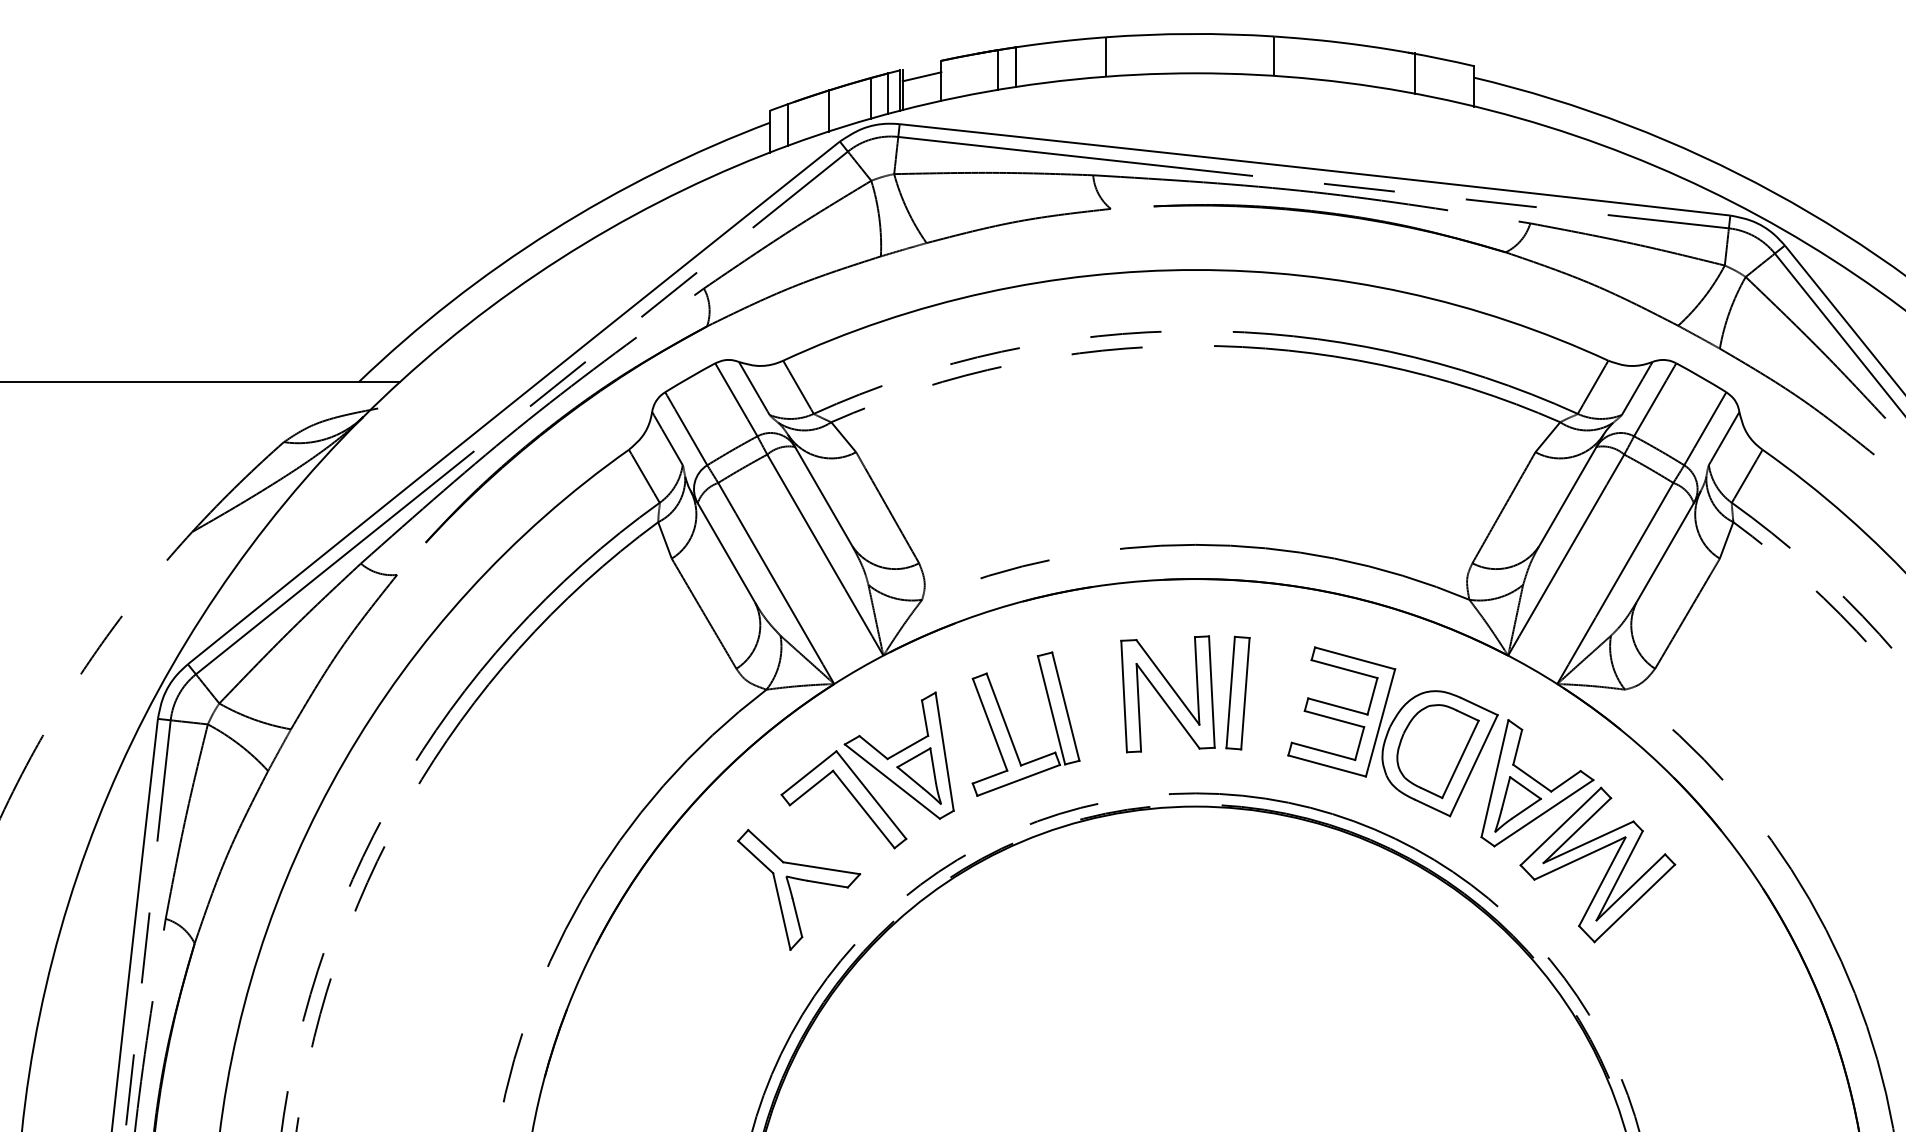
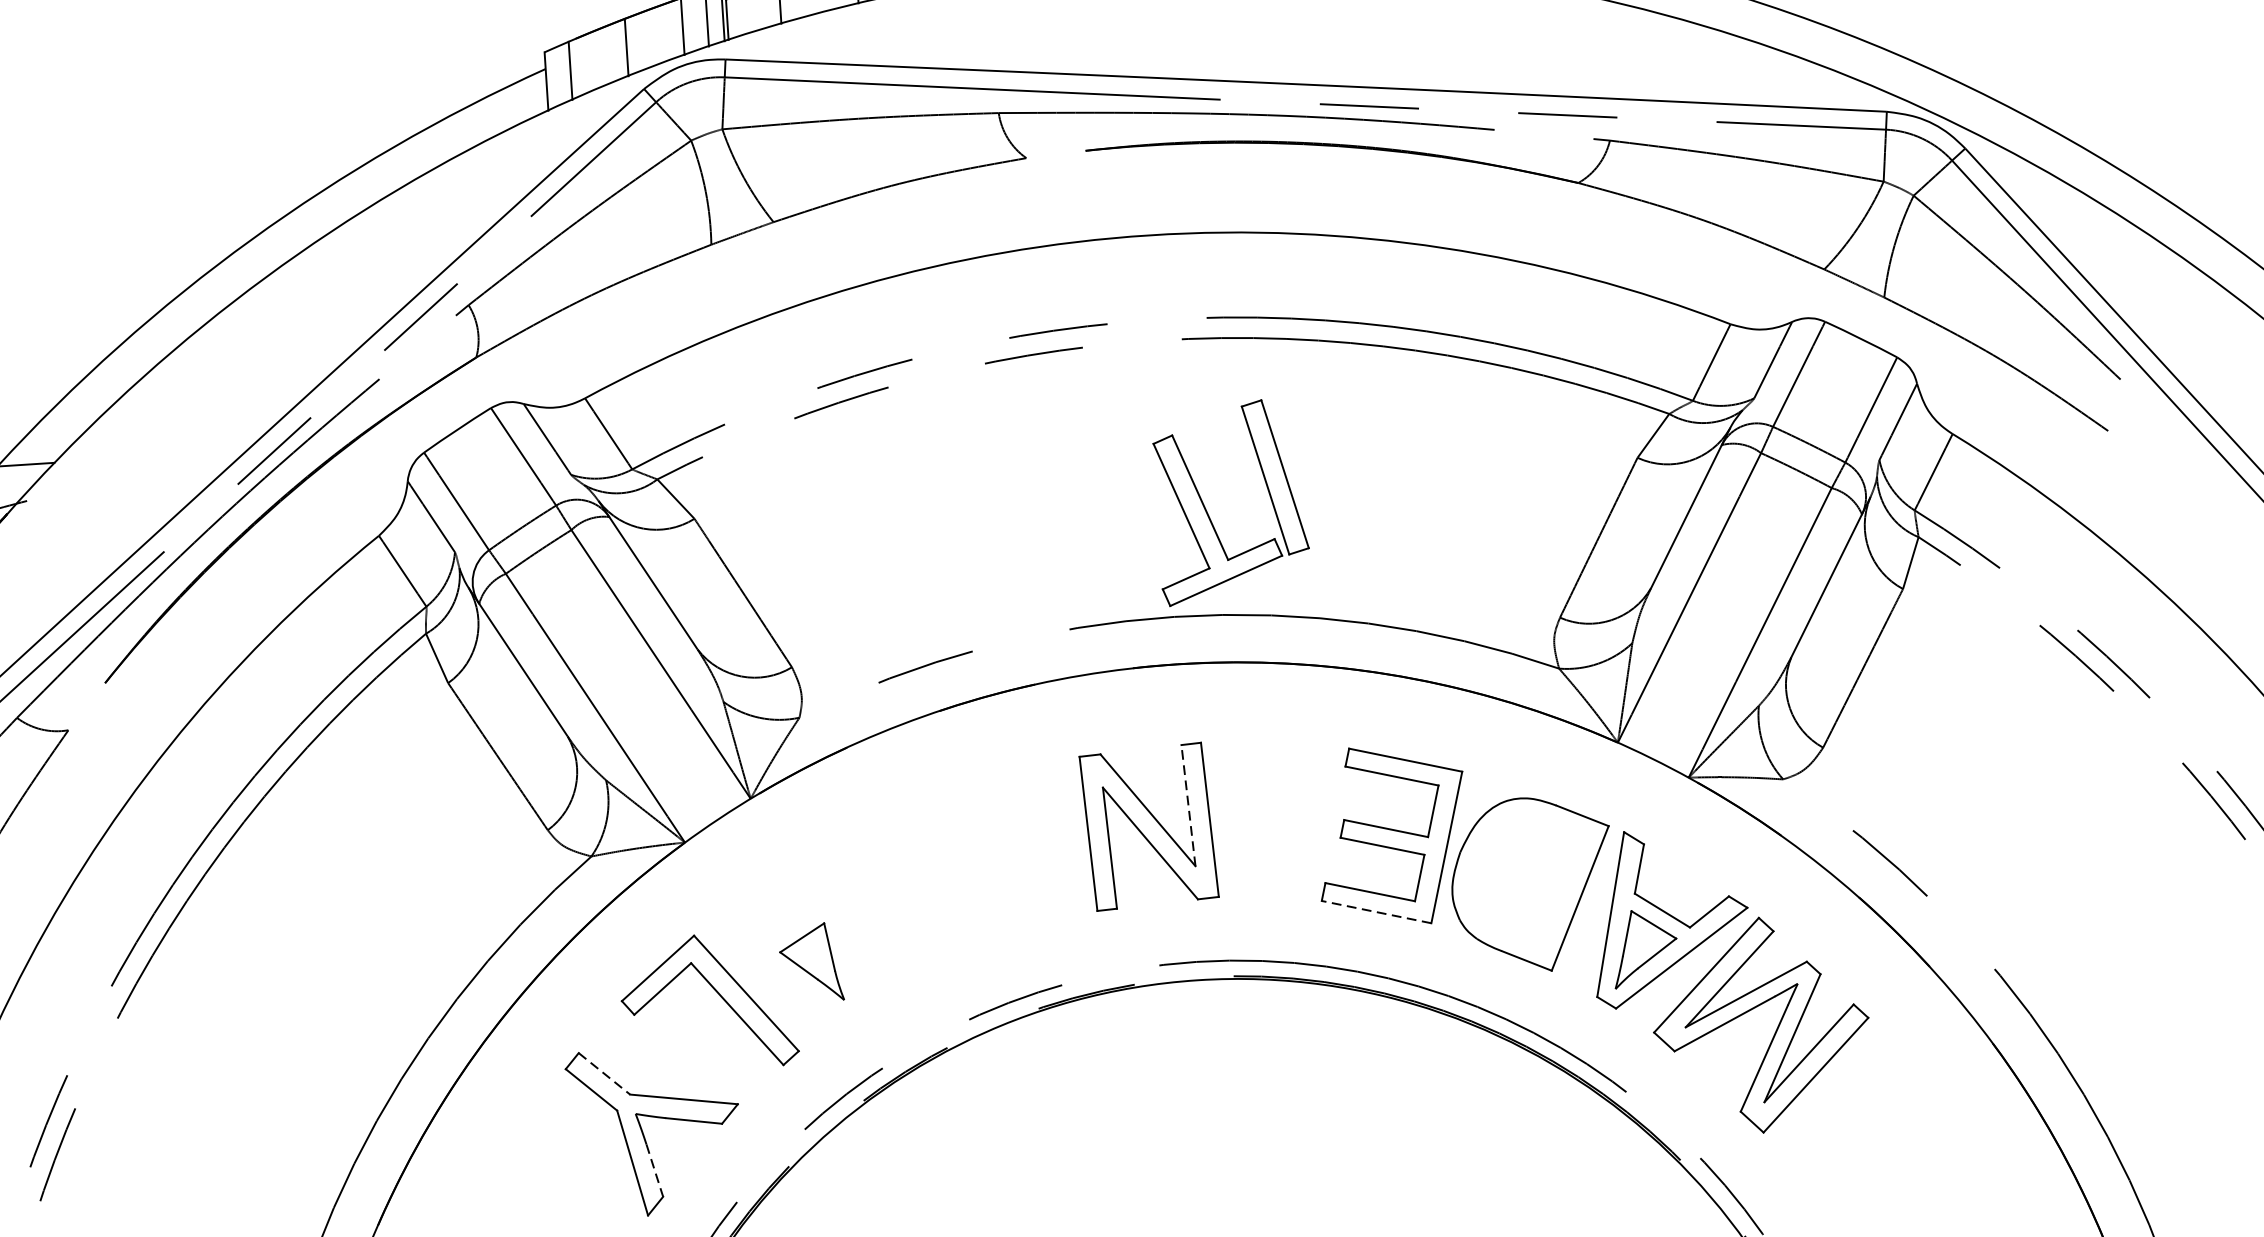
line: (1197, 680) -> (1188, 805), solid -> dashed
part: (1237, 692) -> (1245, 818), removed
part: (1008, 728) -> (1207, 509), moved
part: (1437, 751) -> (1528, 882), removed
part: (898, 755) -> (780, 936), removed
line: (1326, 765) -> (1375, 911), solid -> dashed
line: (765, 846) -> (604, 1074), solid -> dashed
line: (797, 917) -> (654, 1169), solid -> dashed

